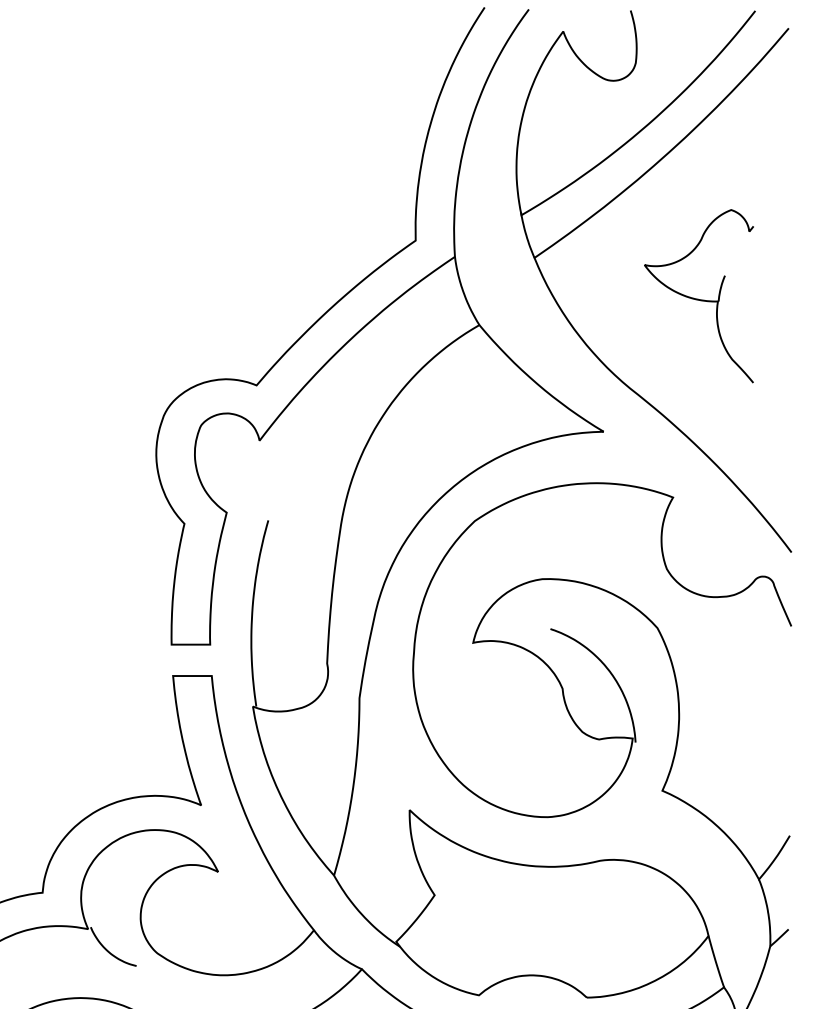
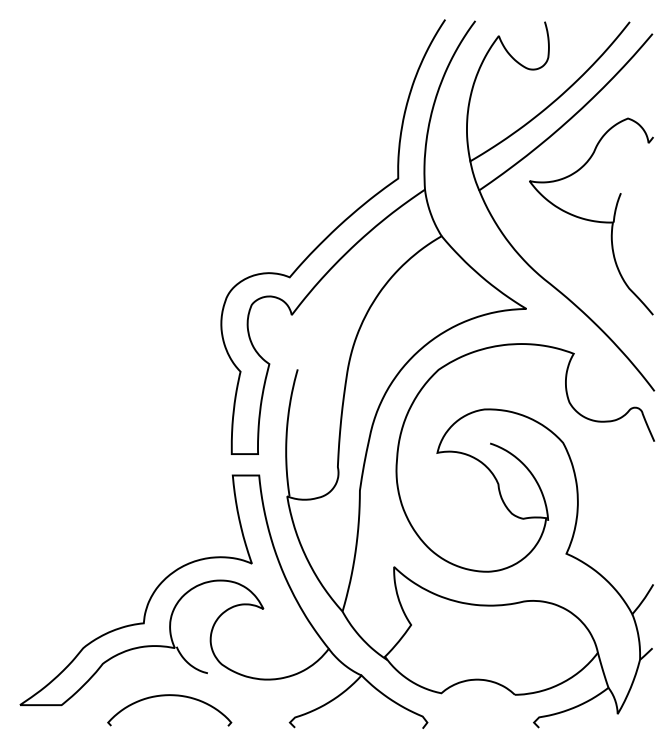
part: (699, 296) -> (591, 216), size x1.67

